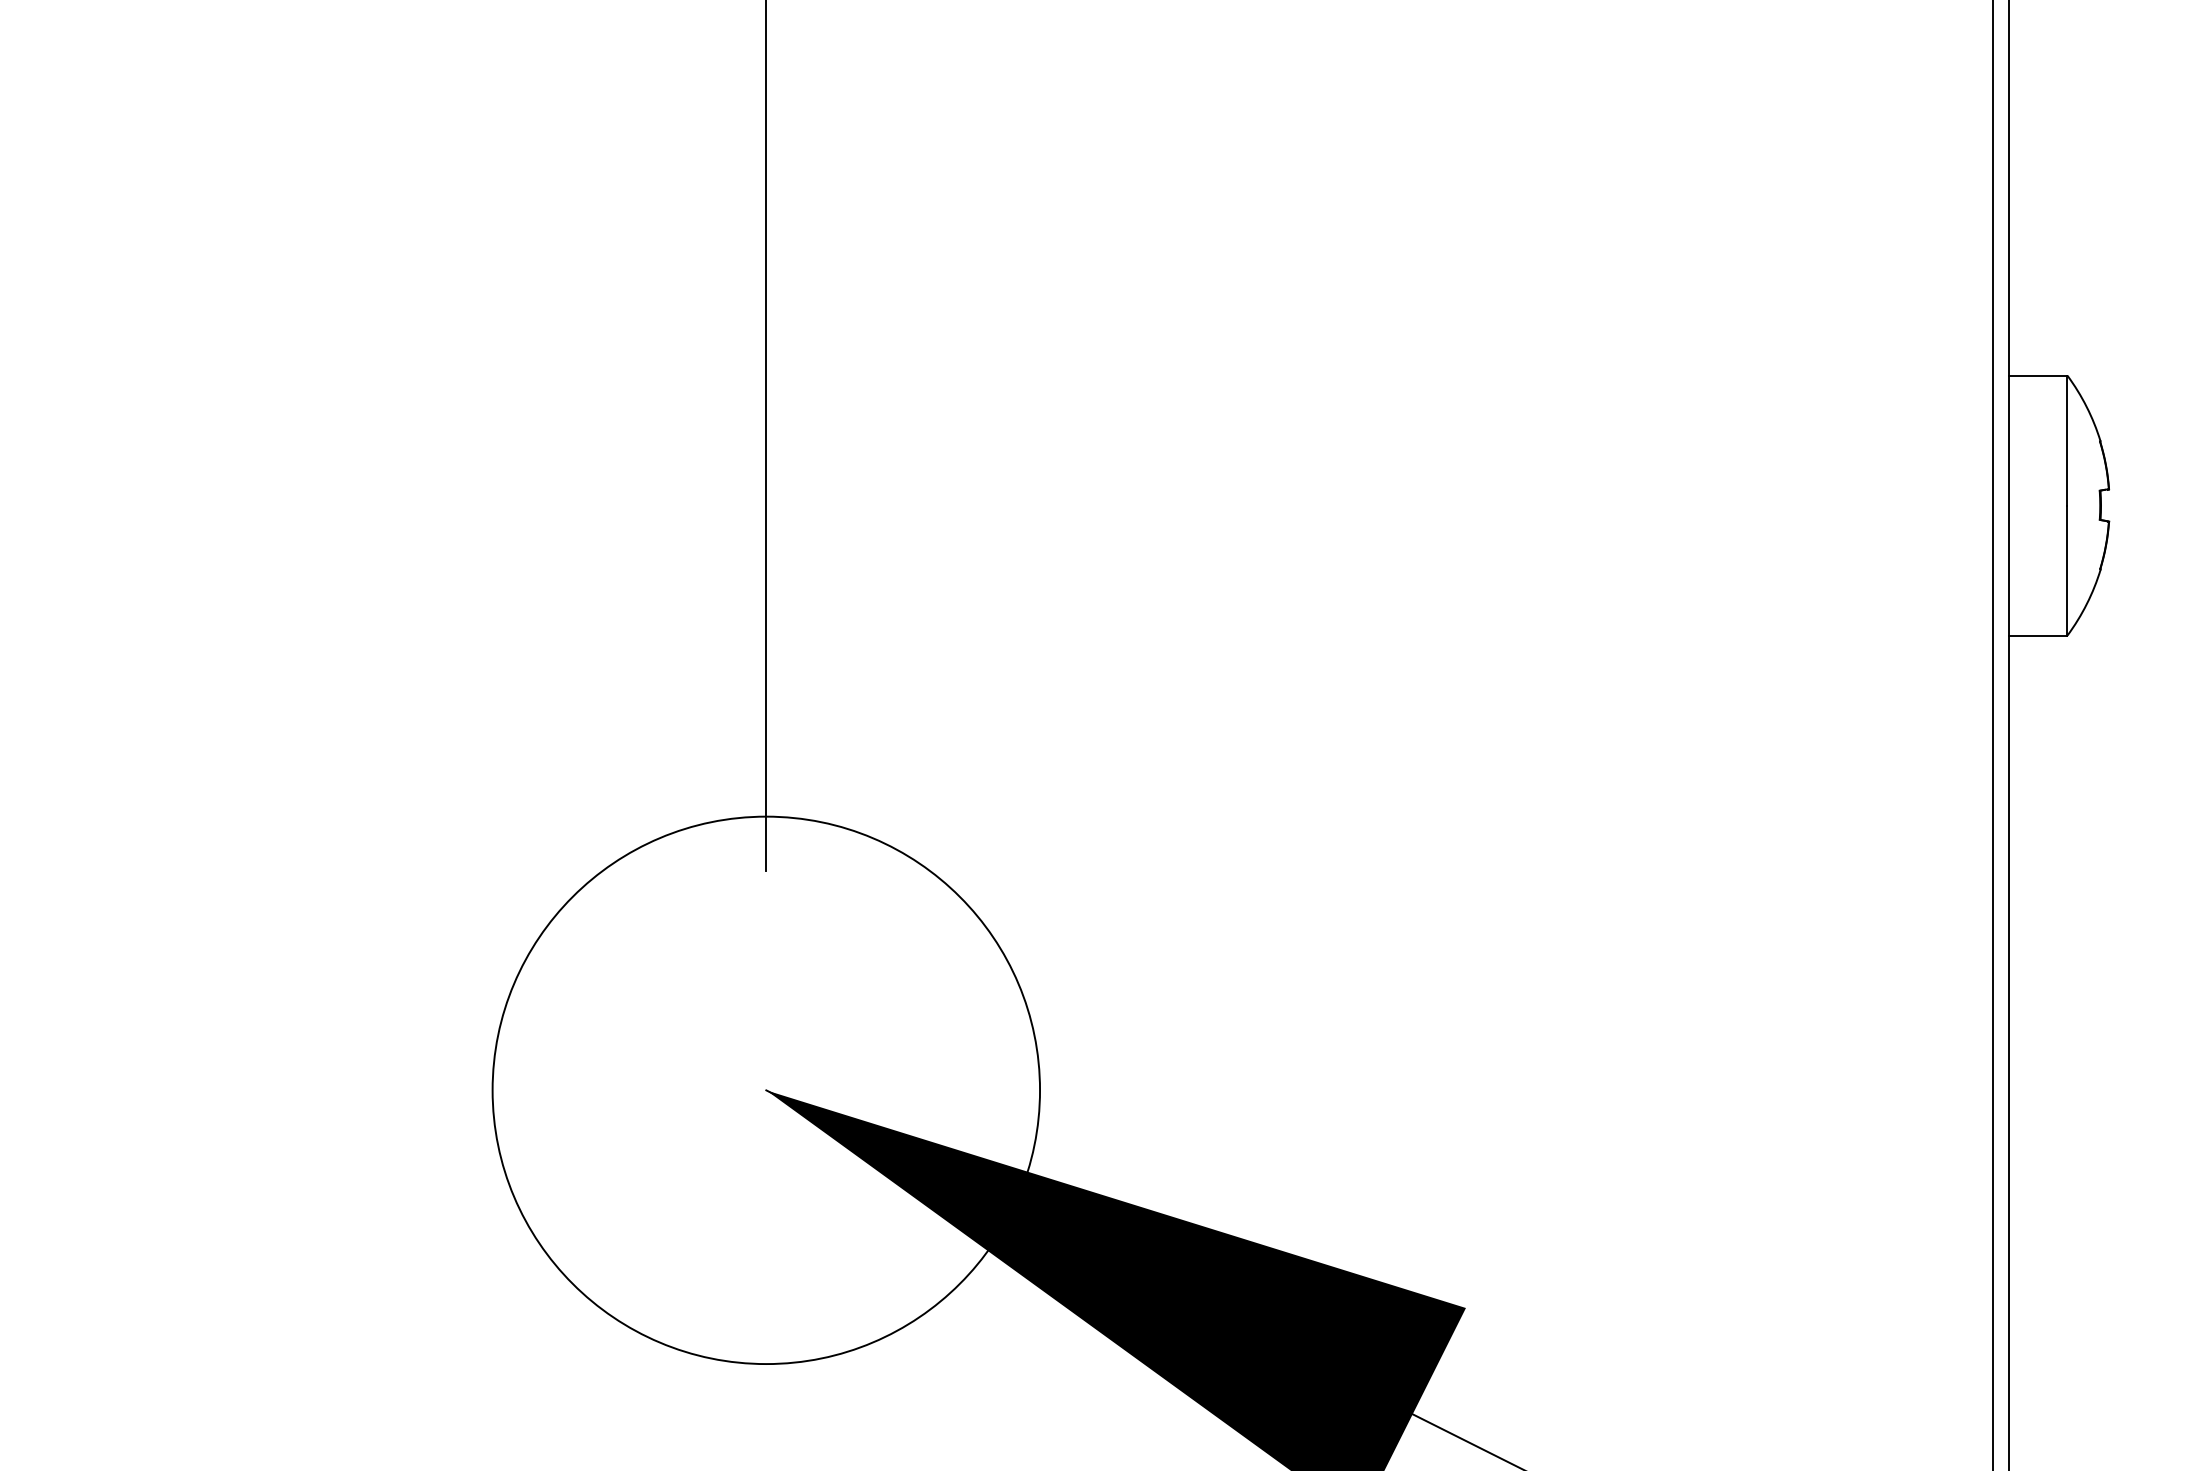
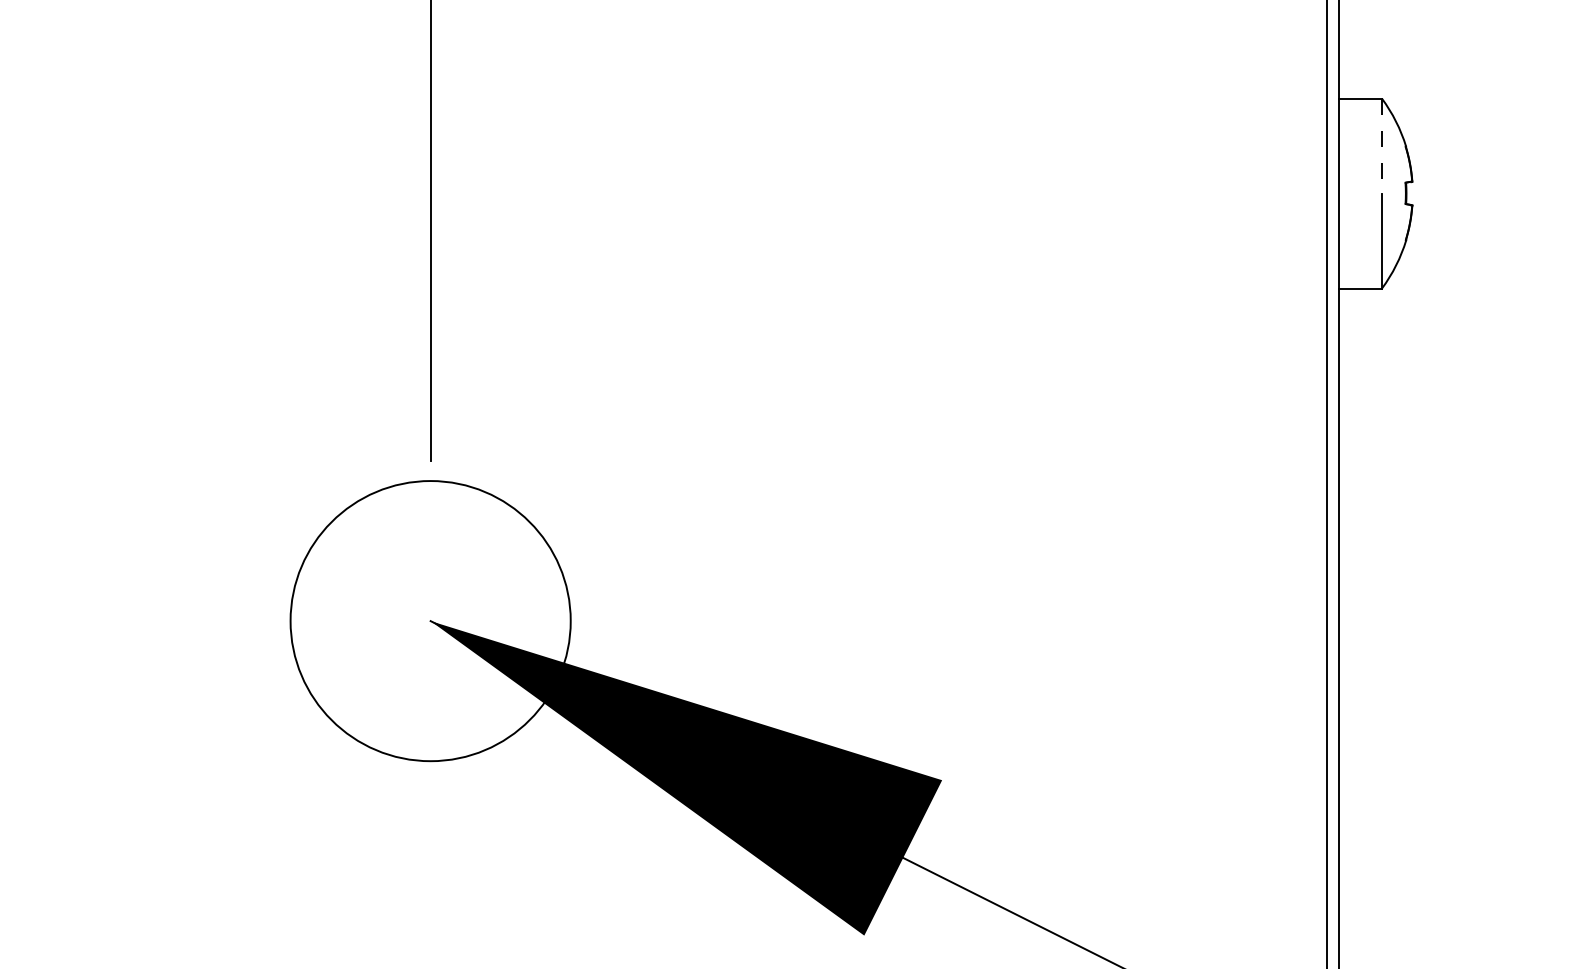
line: (2067, 440) -> (1381, 146), solid -> dashed
circle: (766, 1090) -> (430, 621), size x0.7

